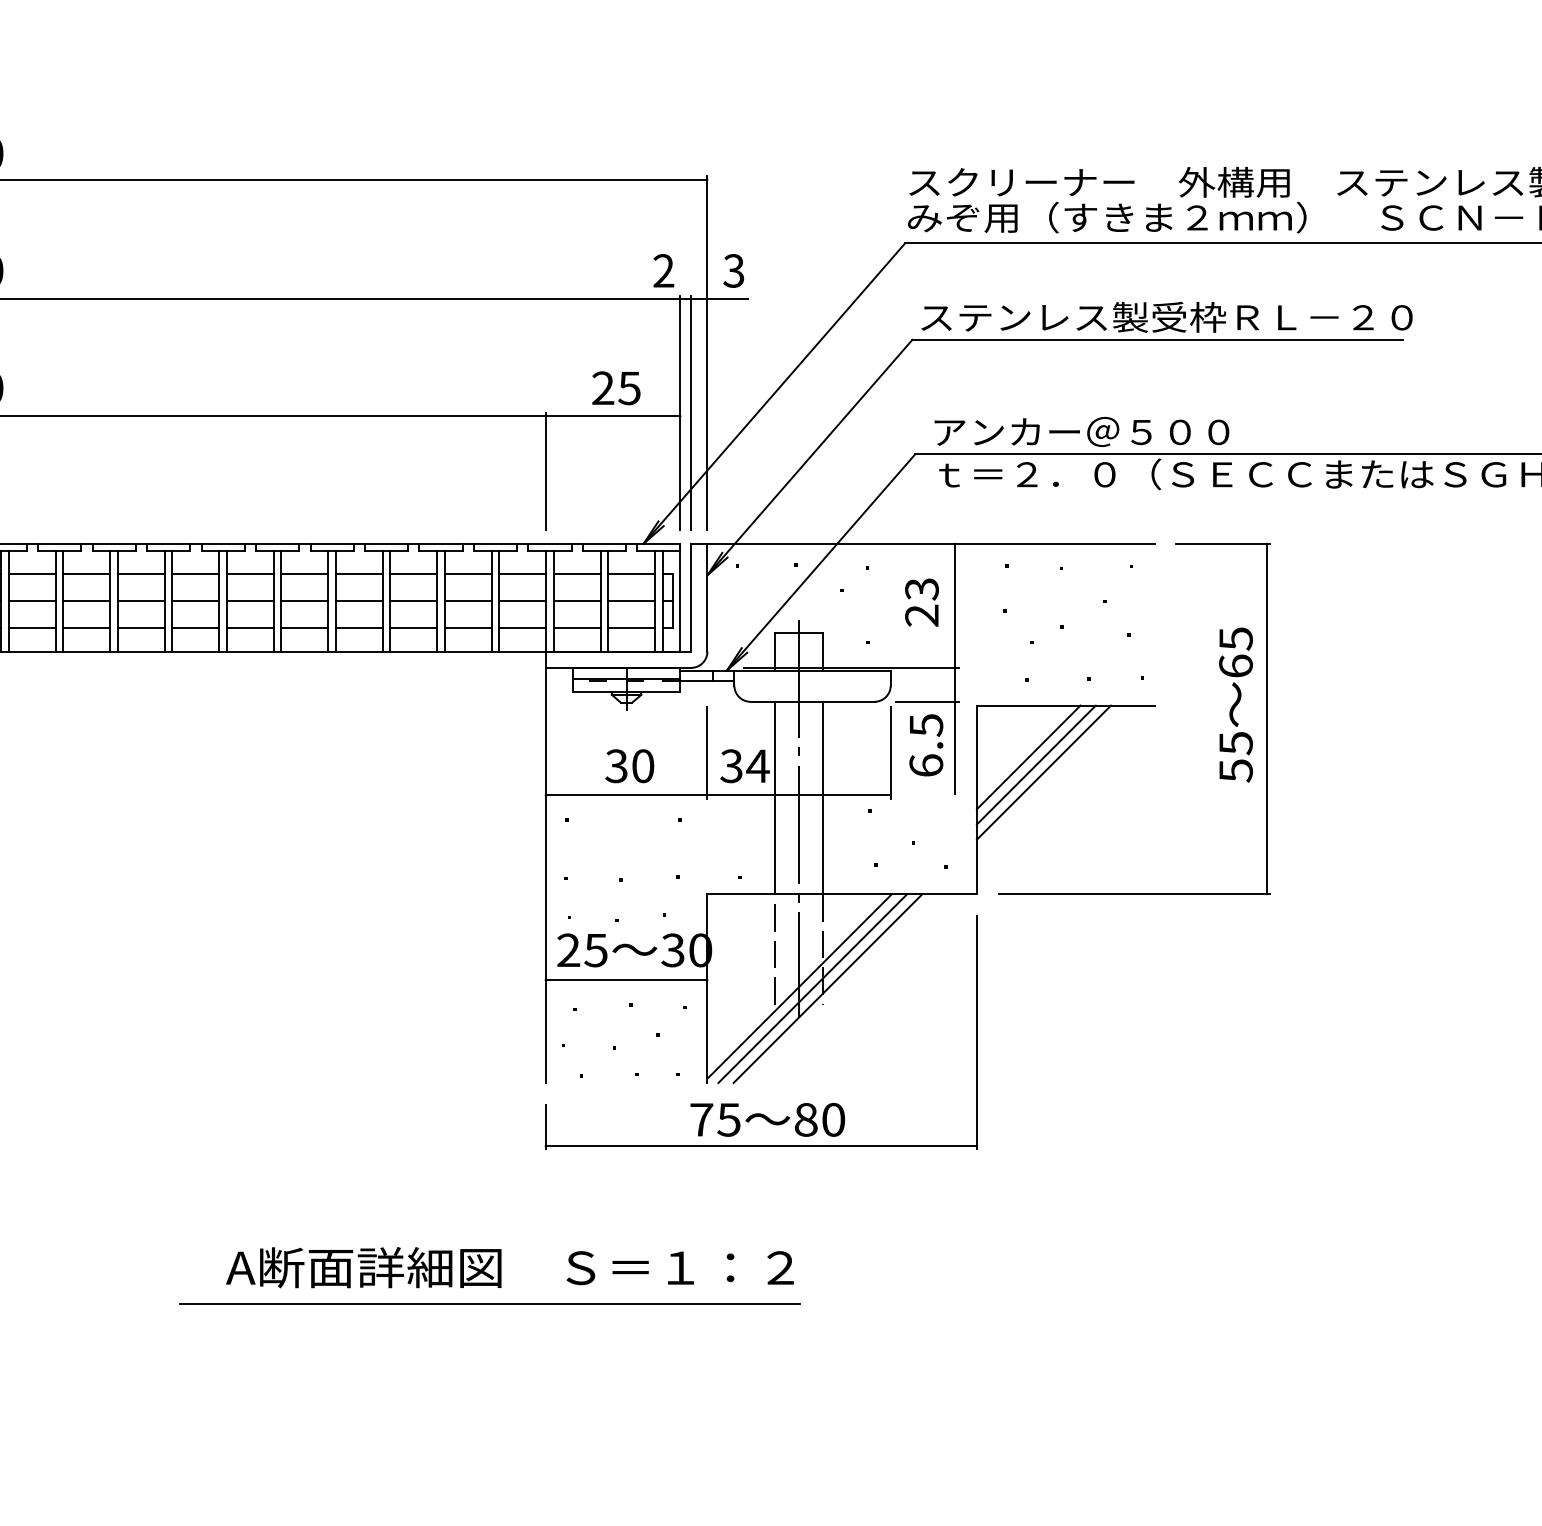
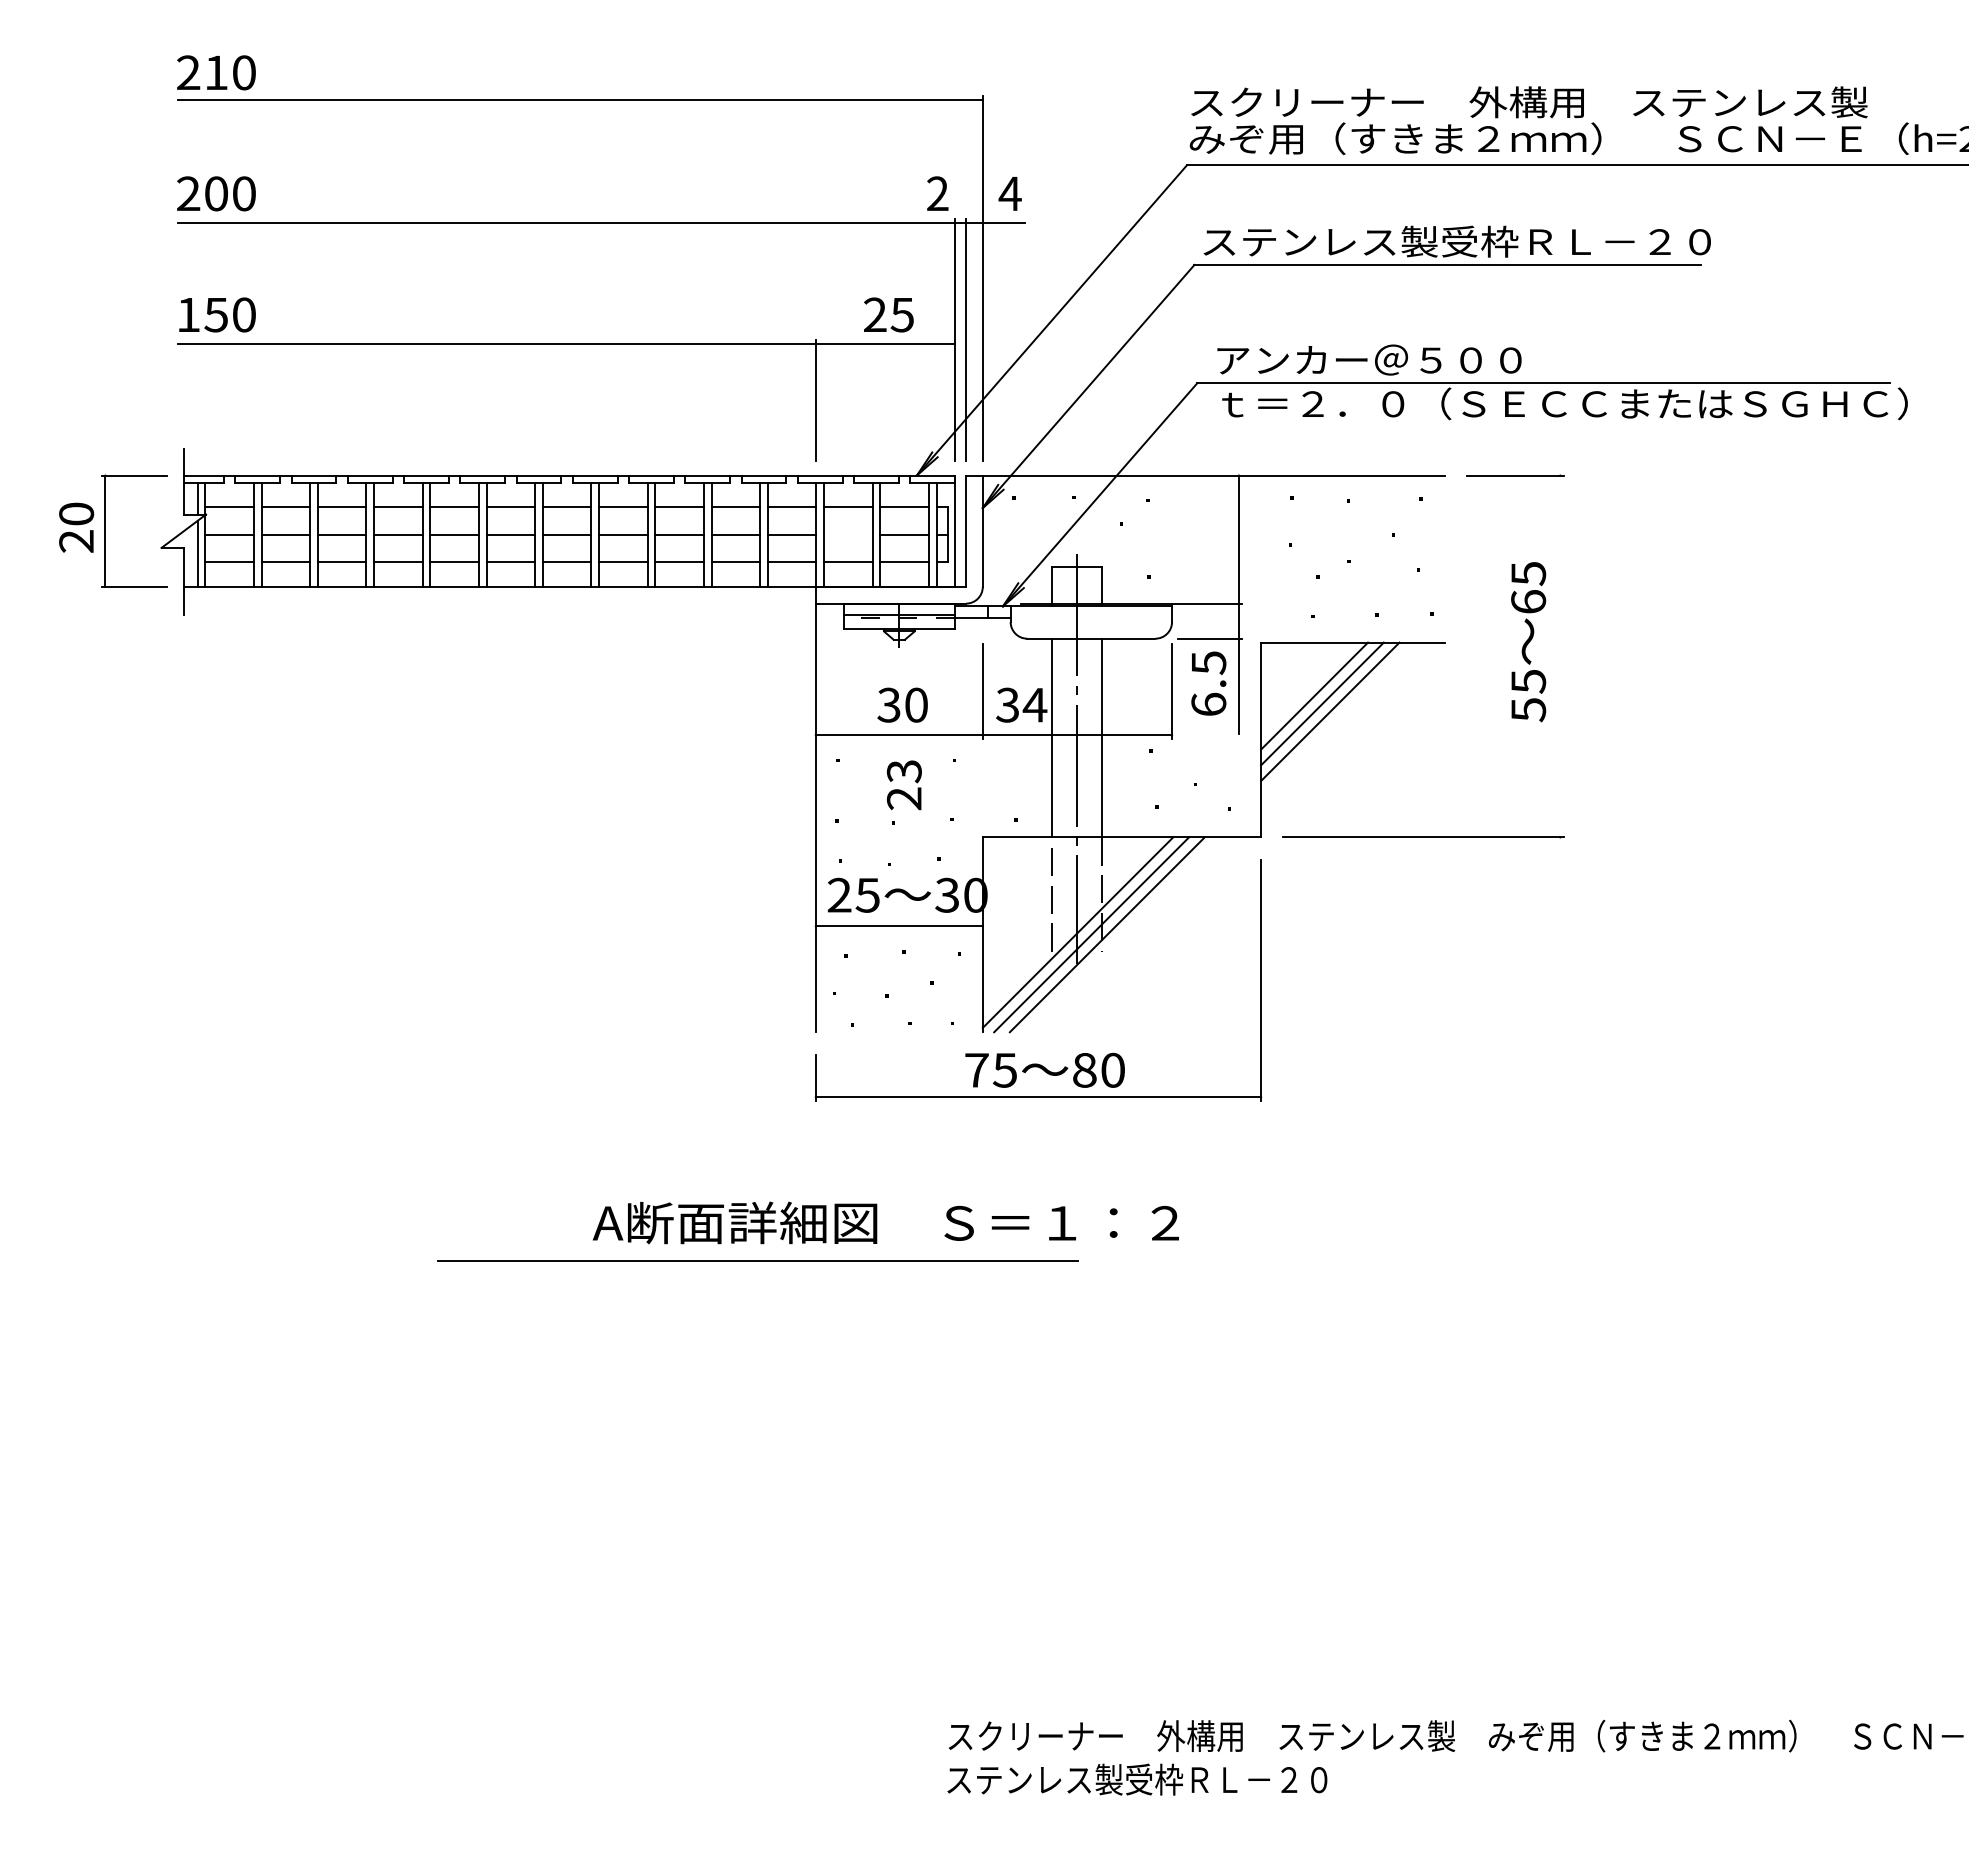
text: (733, 270) -> (1009, 193), 3 -> 4
line: (577, 600) -> (848, 534), removed
text: (921, 602) -> (903, 785), moved
line: (1266, 719) -> (1560, 656), removed
text: (509, 1267) -> (885, 1222), moved

